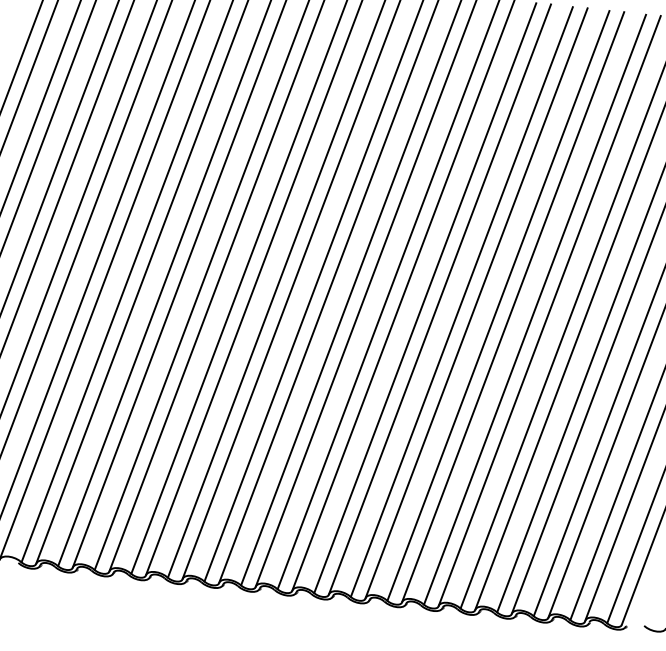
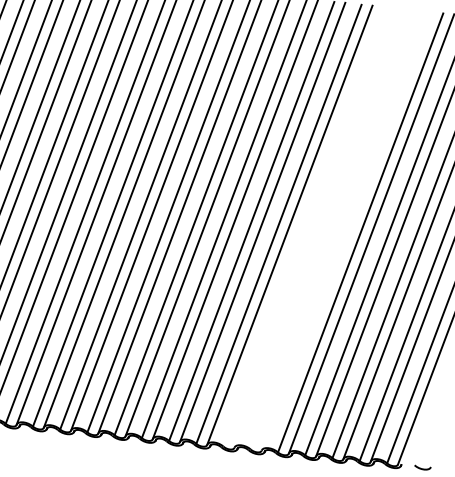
line: (498, 305) -> (306, 226), removed
line: (513, 306) -> (317, 227), removed
line: (535, 309) -> (333, 229), removed
line: (549, 310) -> (344, 230), removed

